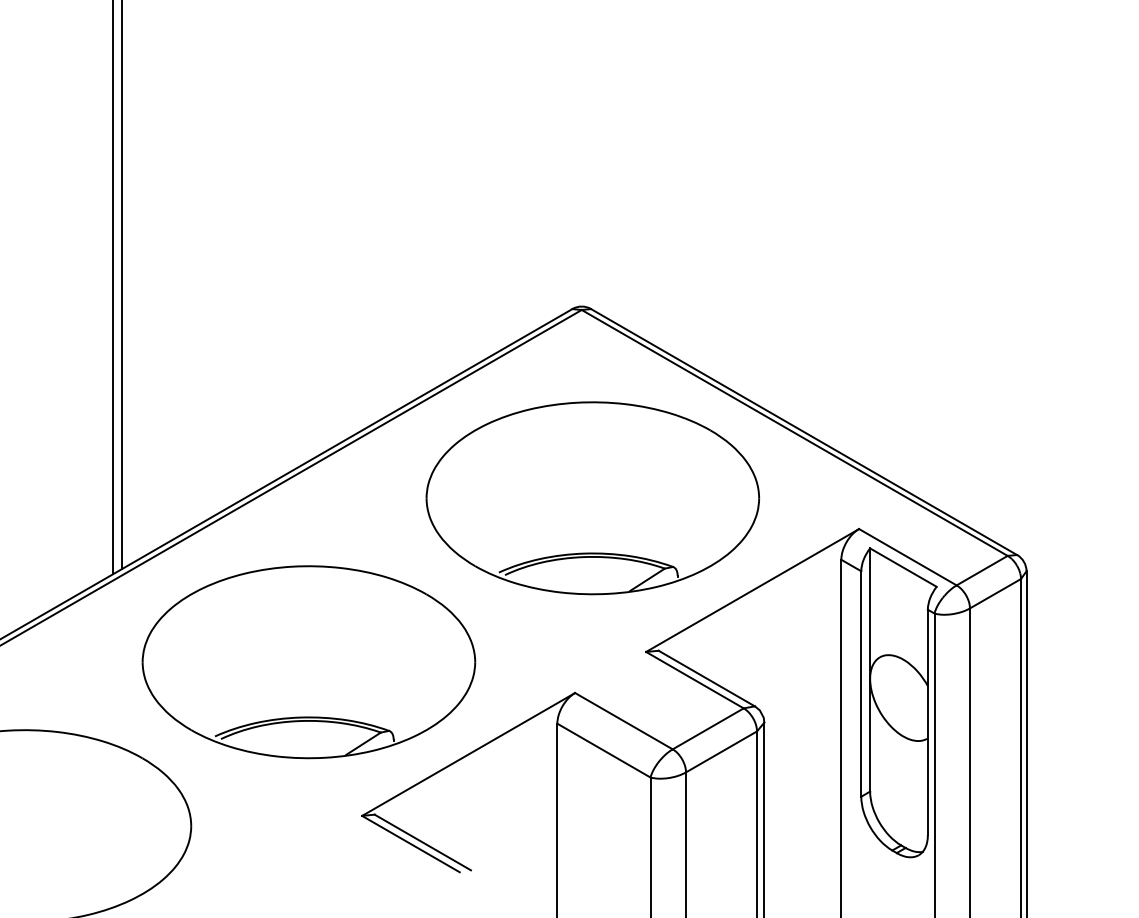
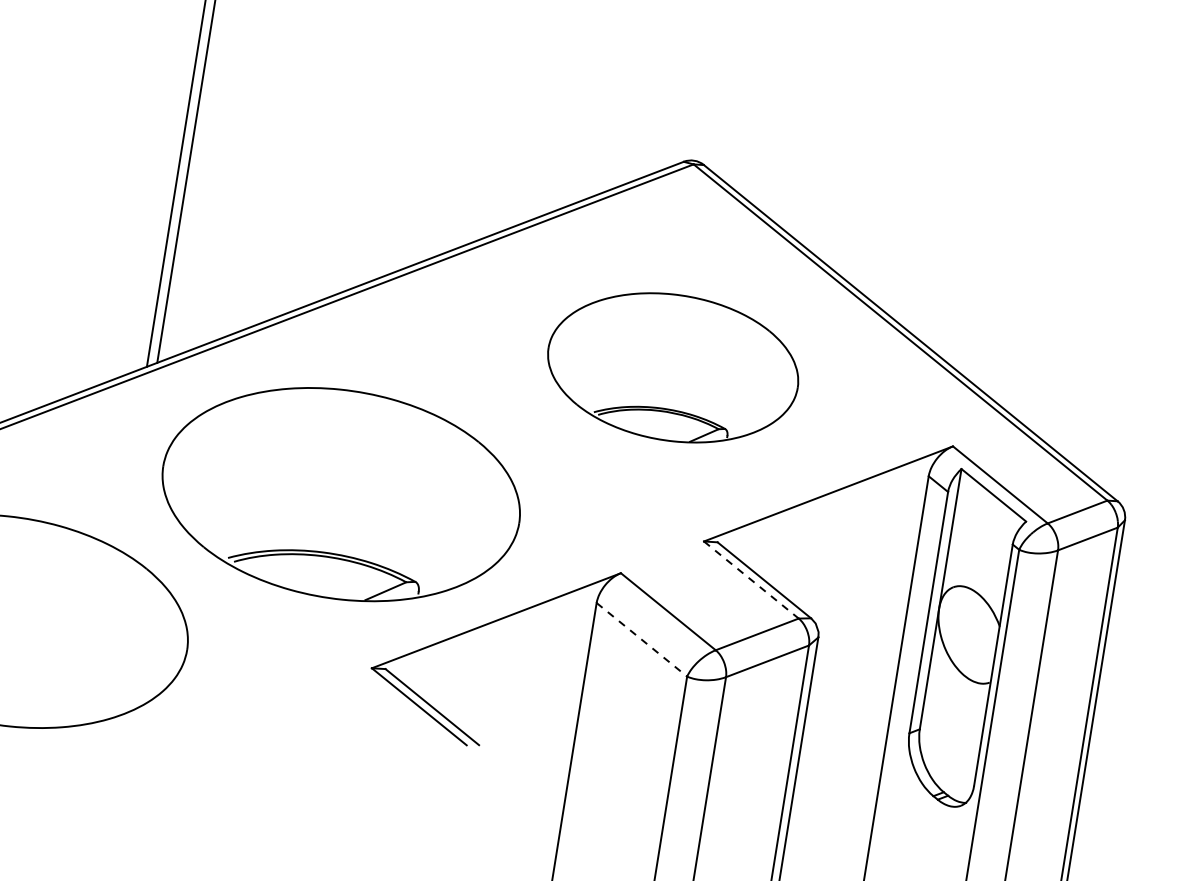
part: (592, 498) -> (672, 368), size x0.7
line: (695, 680) -> (751, 580), solid -> dashed
line: (603, 750) -> (641, 639), solid -> dashed

